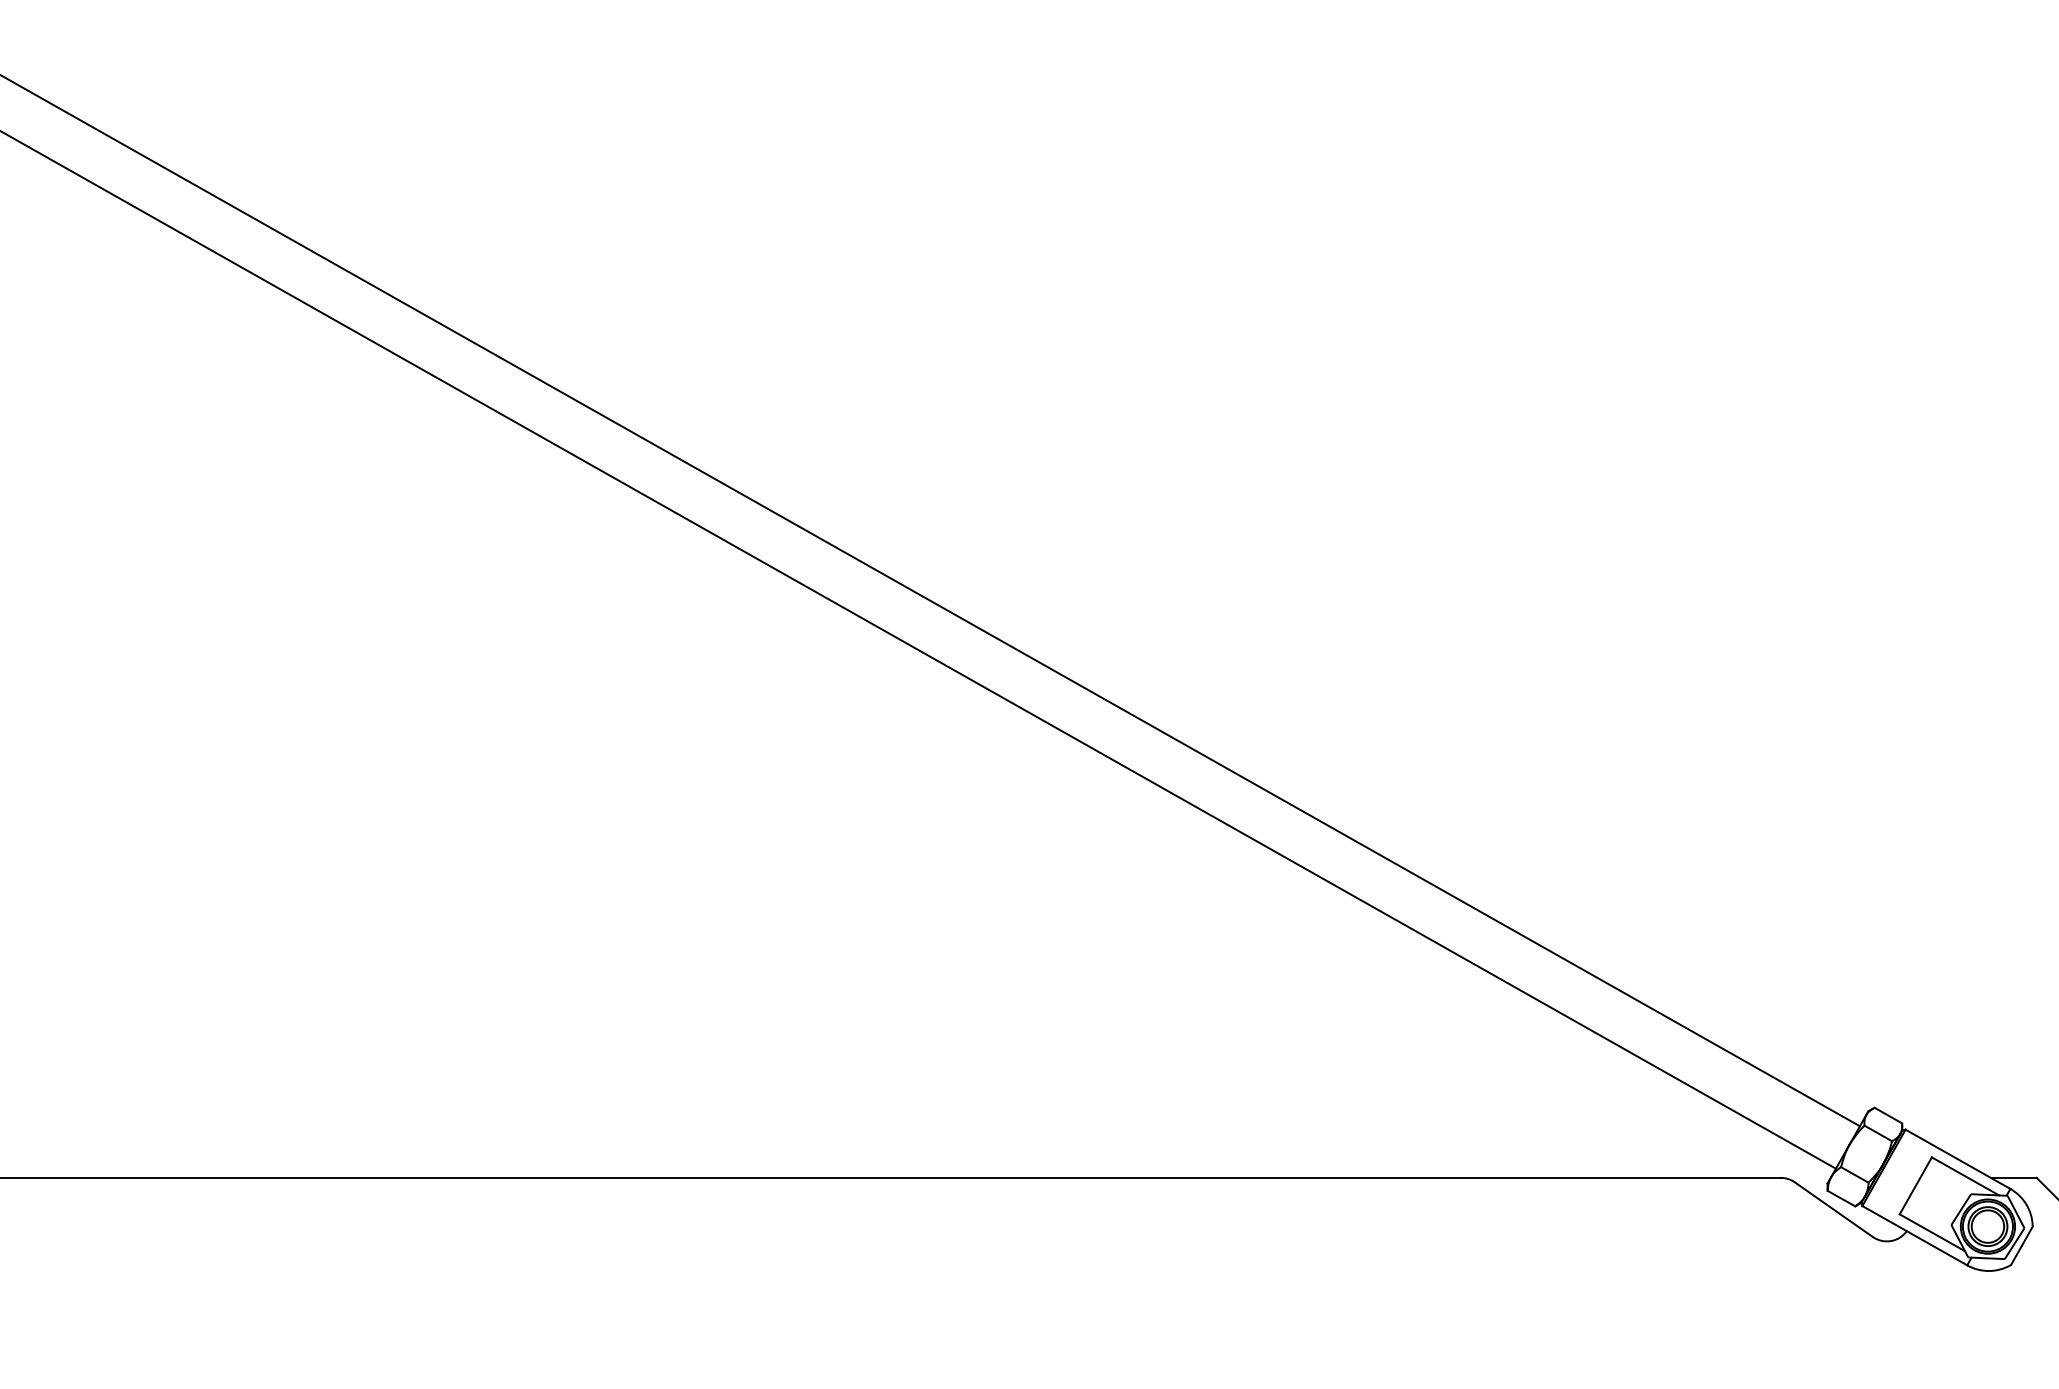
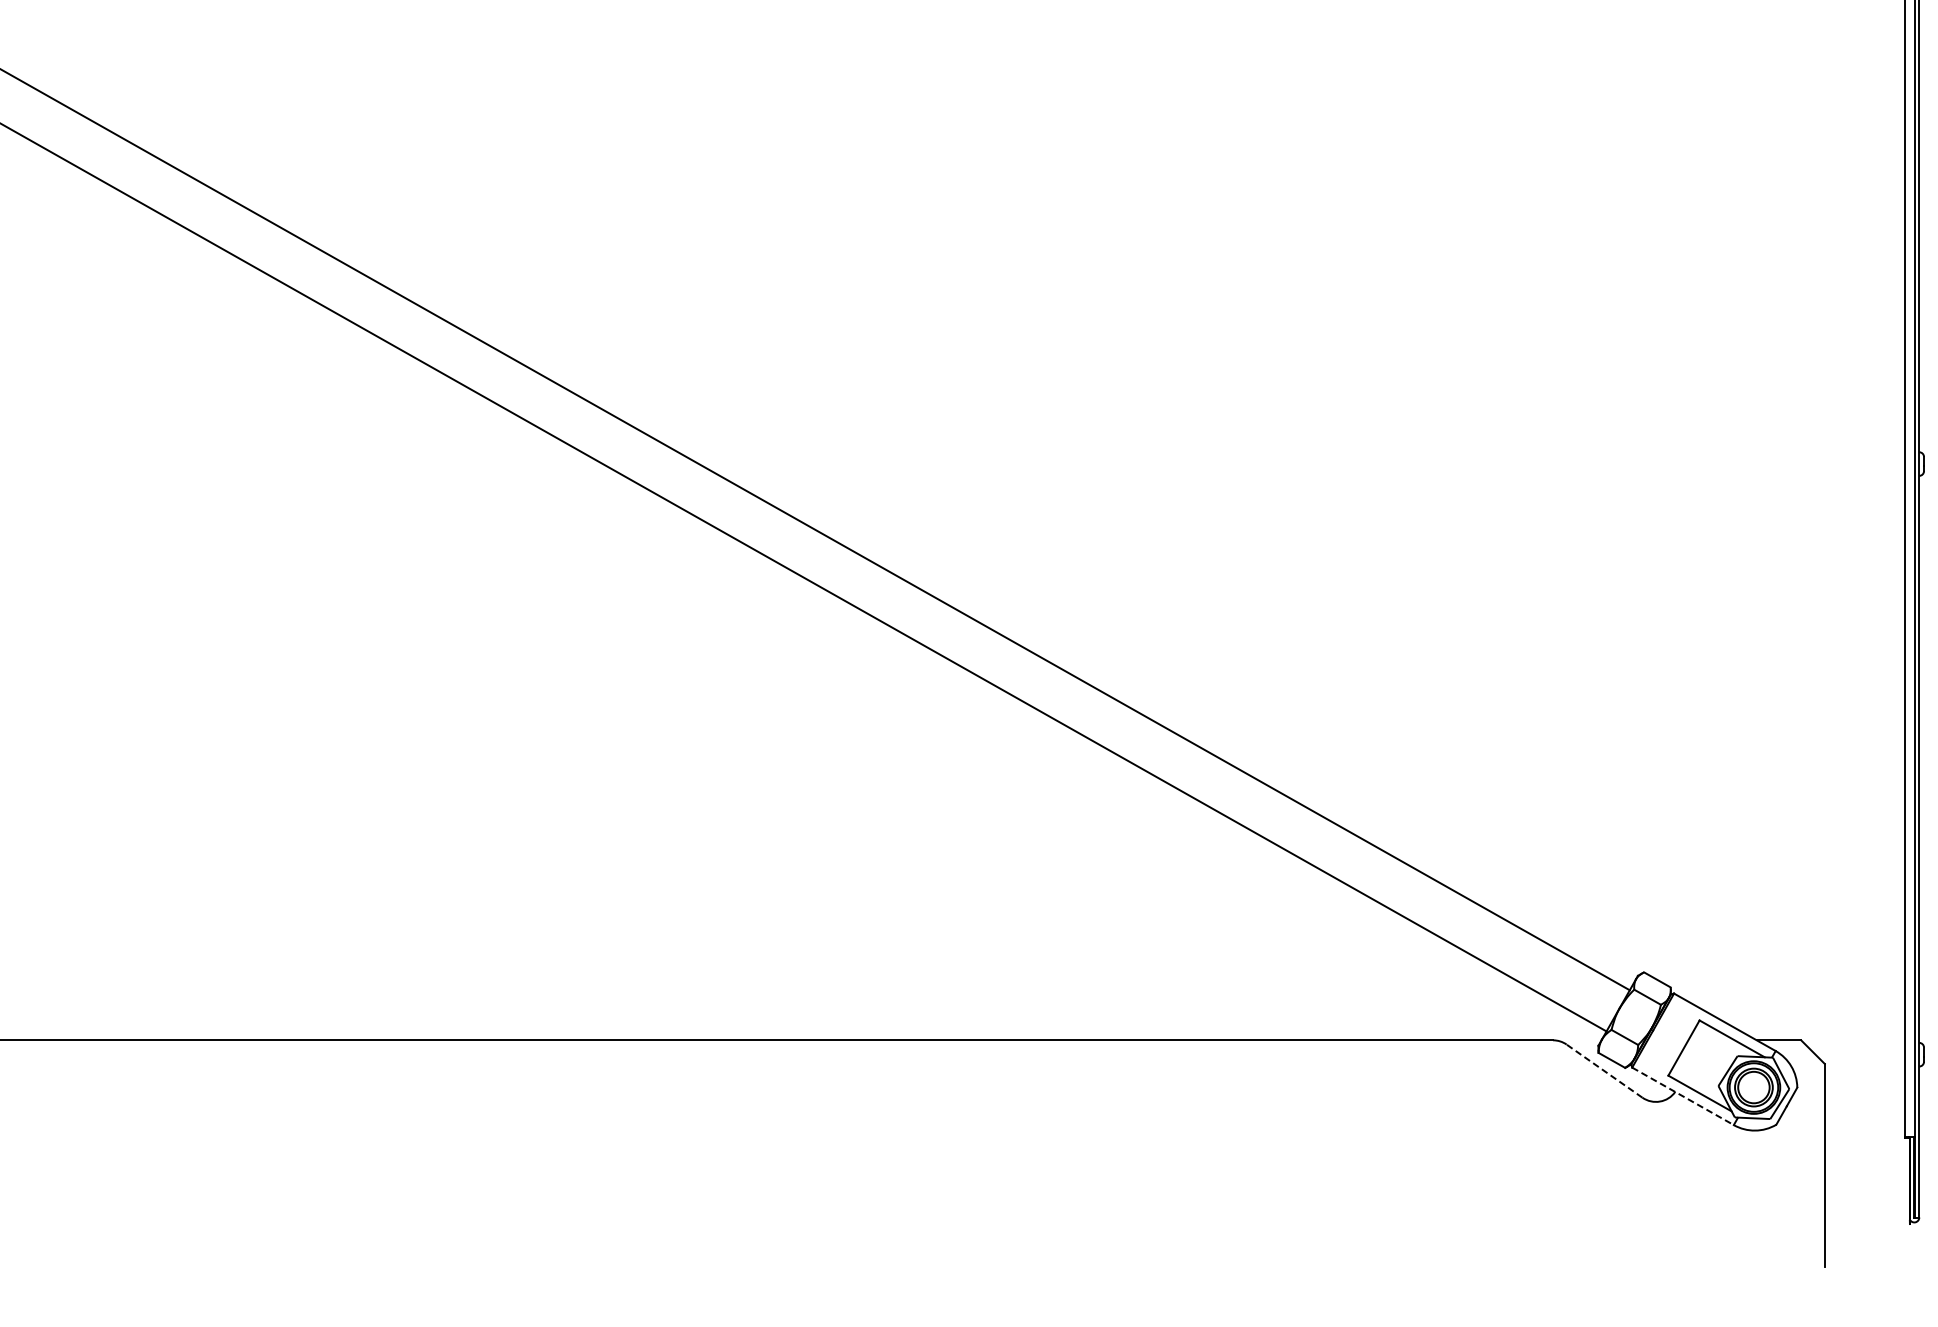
line: (1833, 1209) -> (1604, 1070), solid -> dashed
line: (1915, 1235) -> (1683, 1096), solid -> dashed

